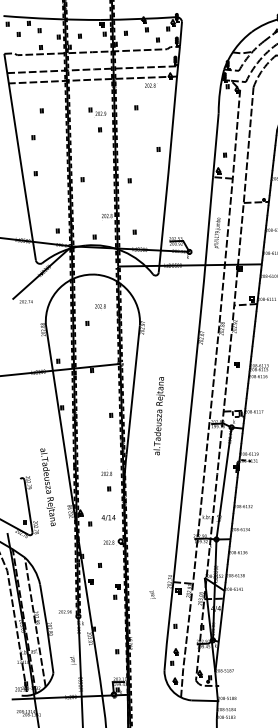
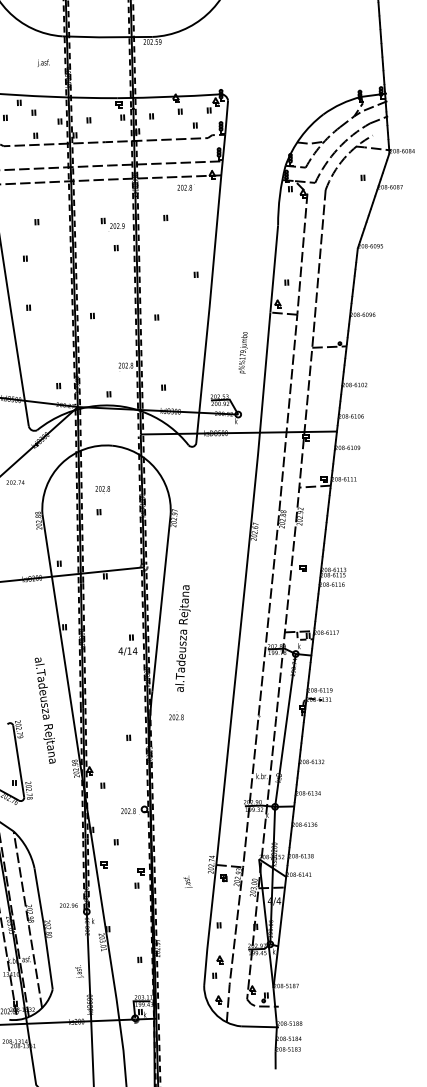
text: (216, 232) -> (242, 352), moved
text: (100, 306) -> (102, 489), moved
text: (158, 416) -> (182, 638), moved
text: (106, 474) -> (176, 717), moved
text: (47, 487) -> (44, 710), moved
text: (108, 517) -> (127, 651), moved

